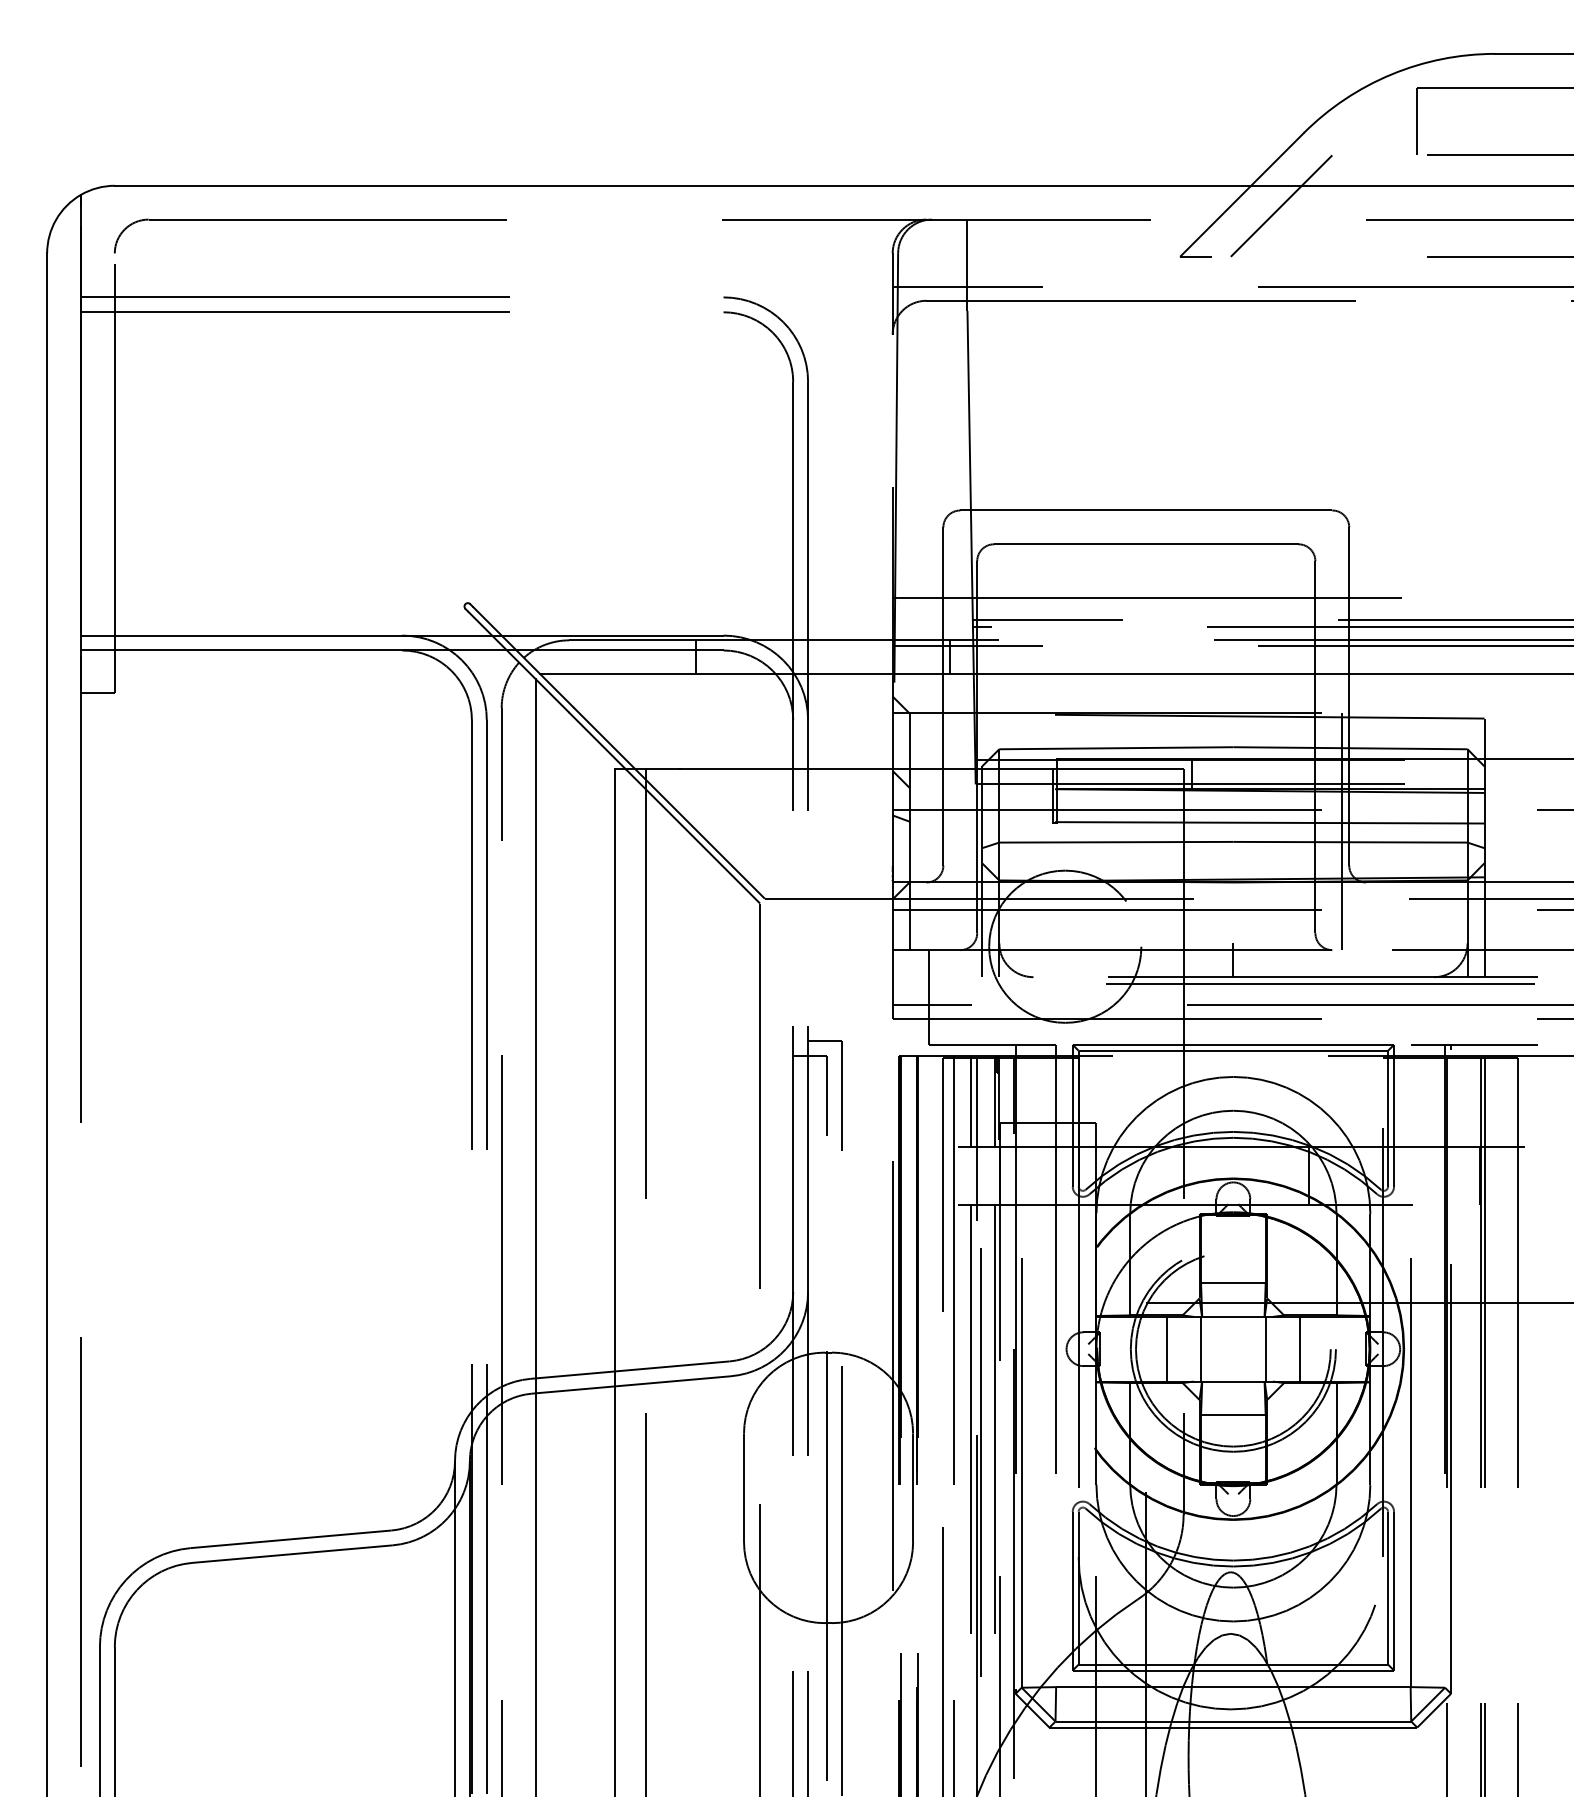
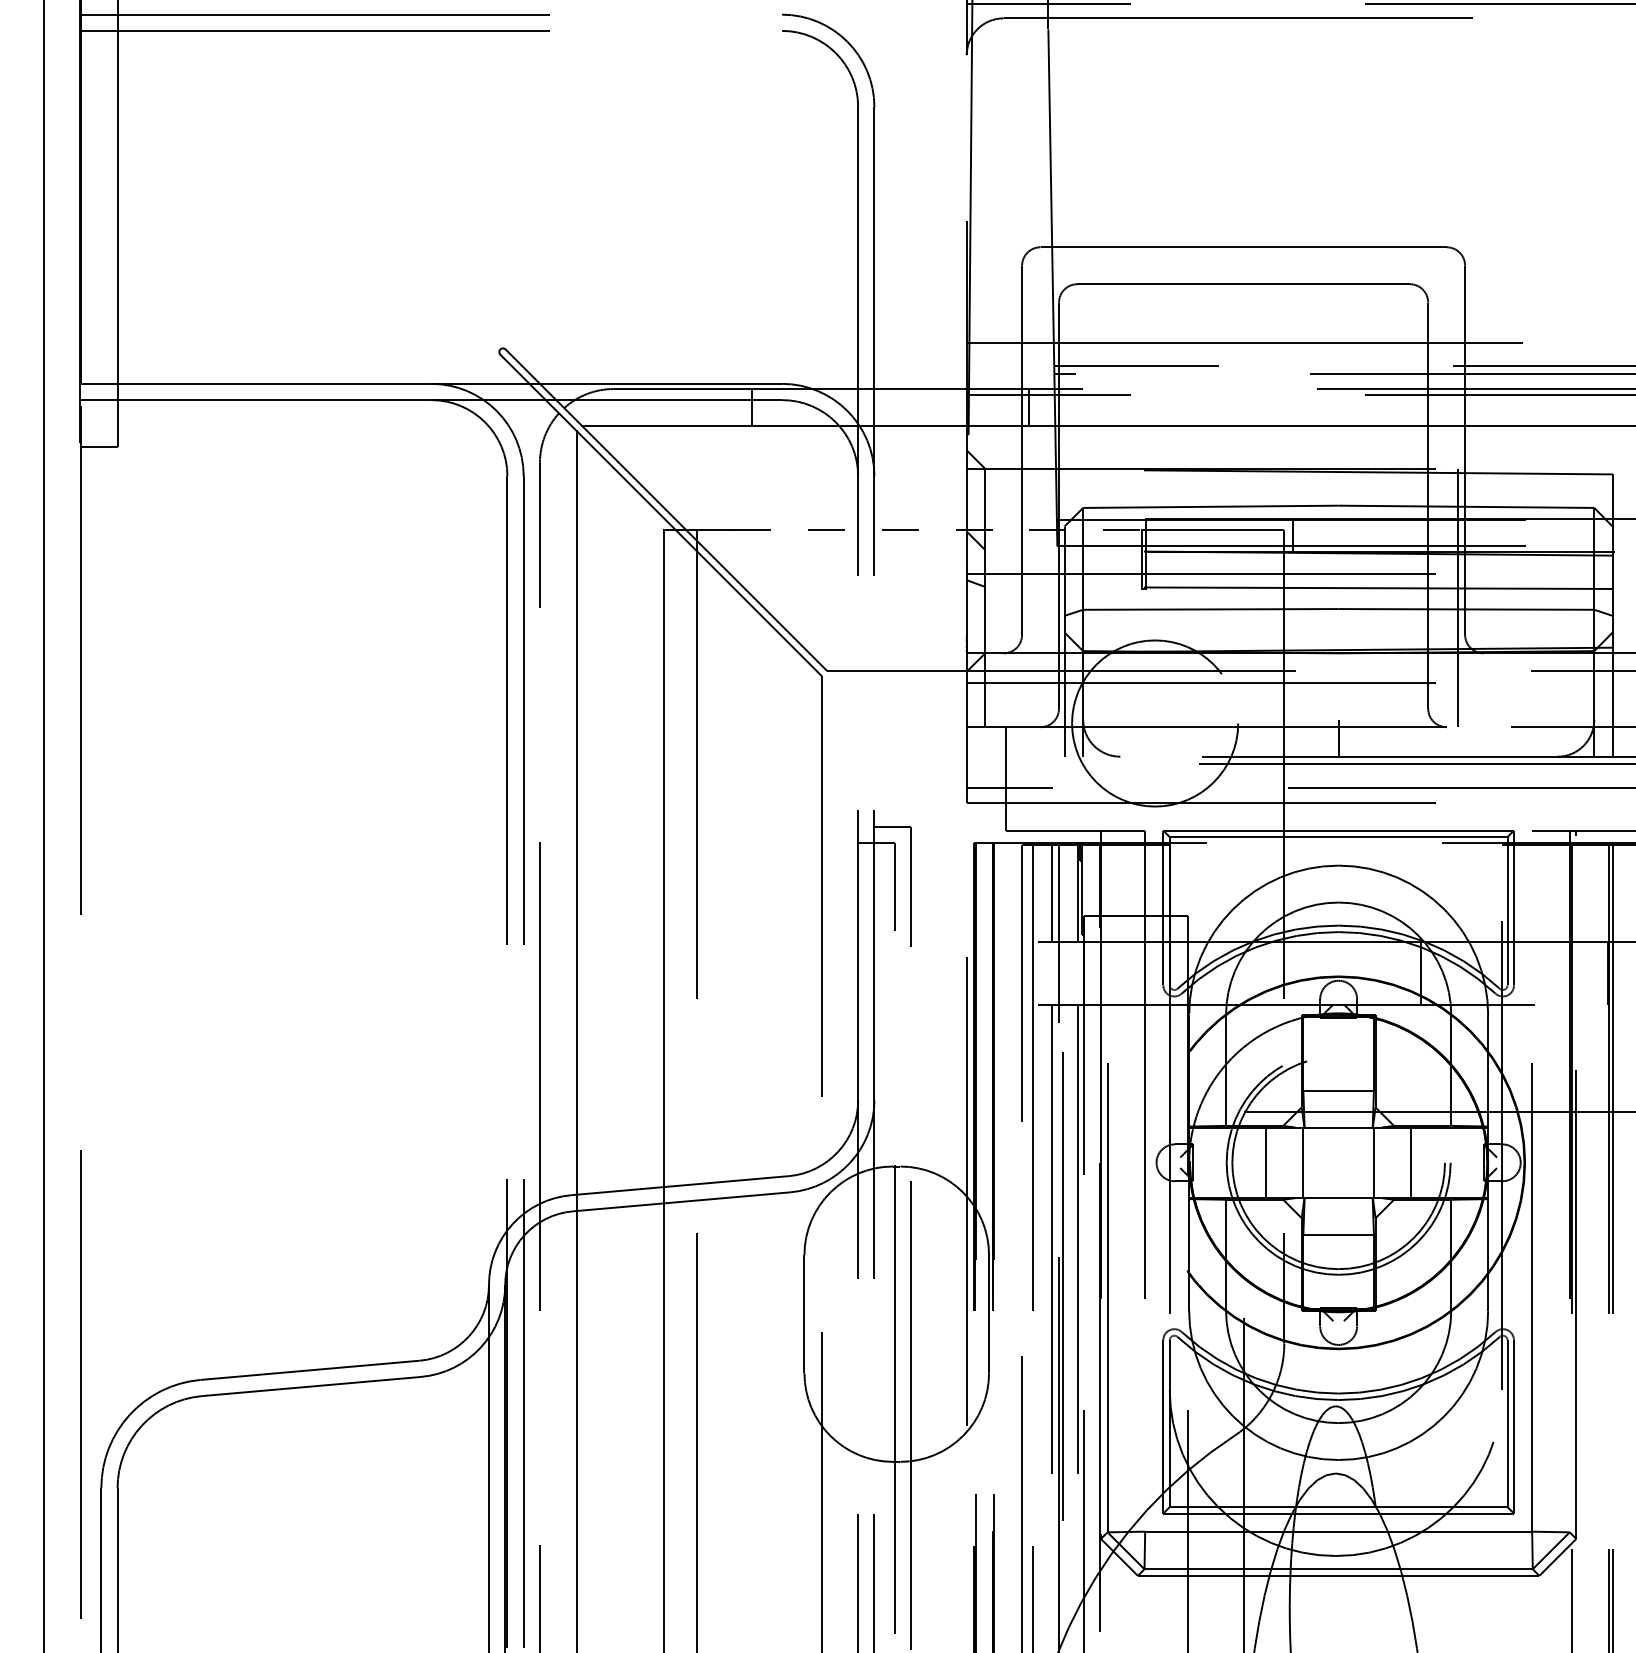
line: (866, 769) -> (938, 530), solid -> dashed

